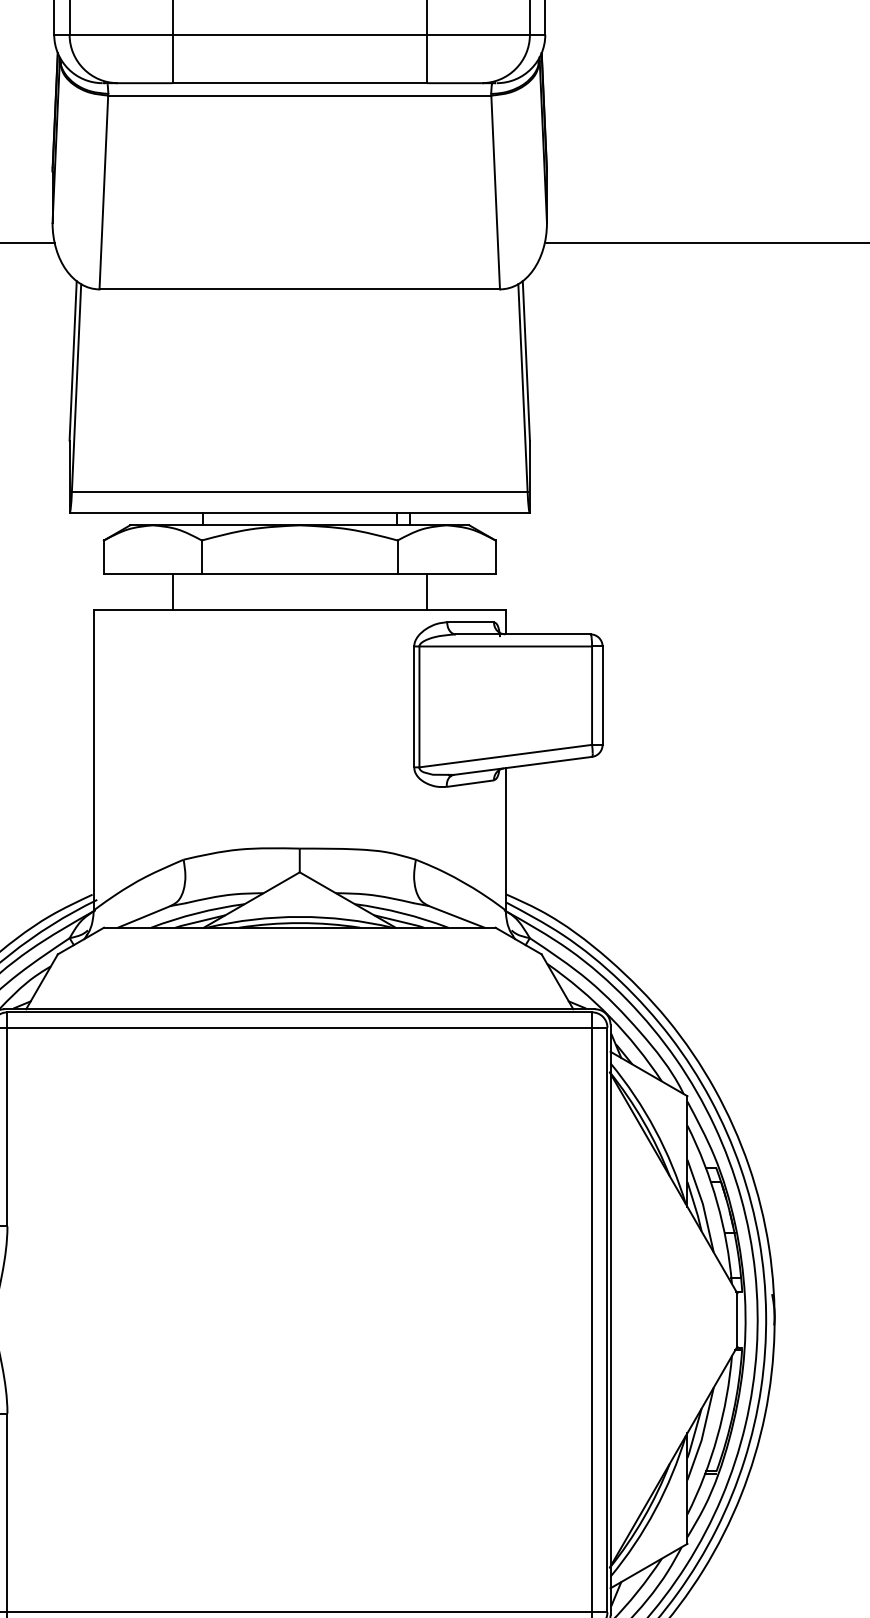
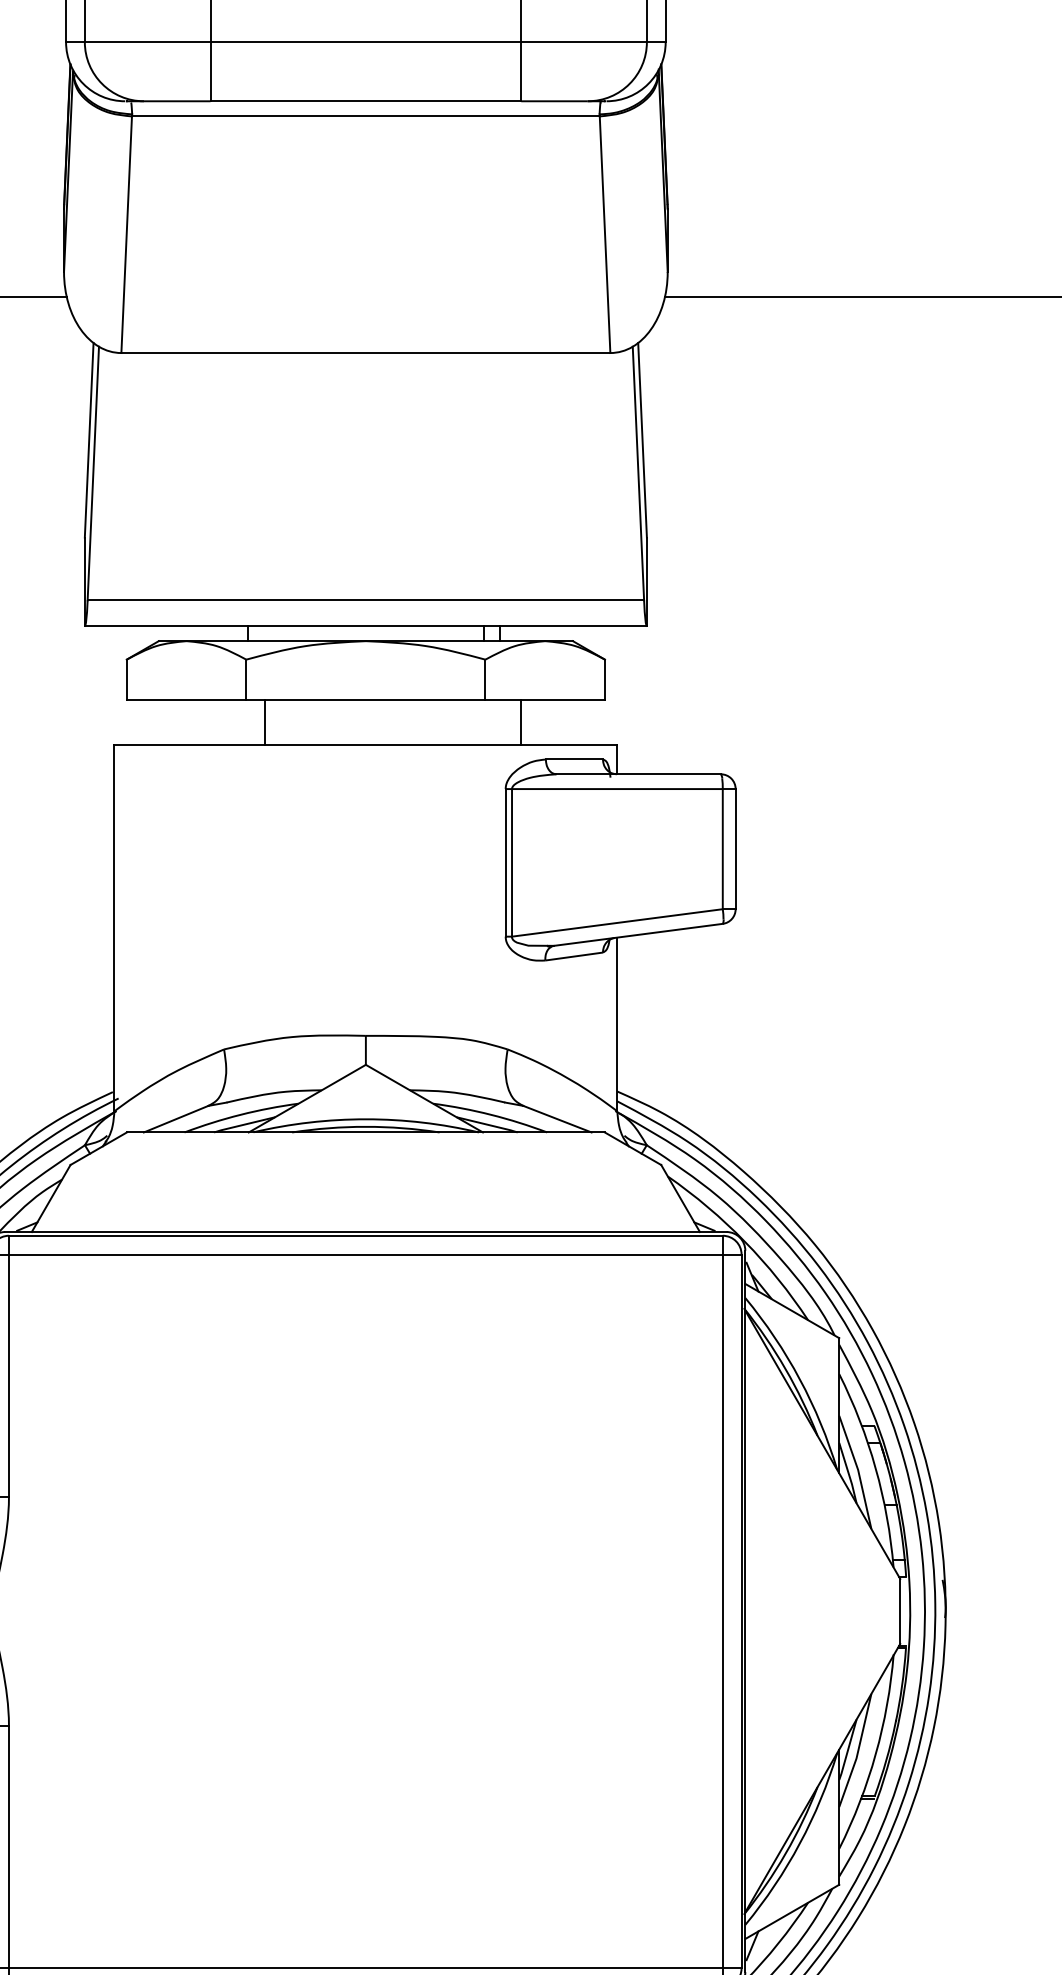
line: (172, 591) -> (264, 722), moved

